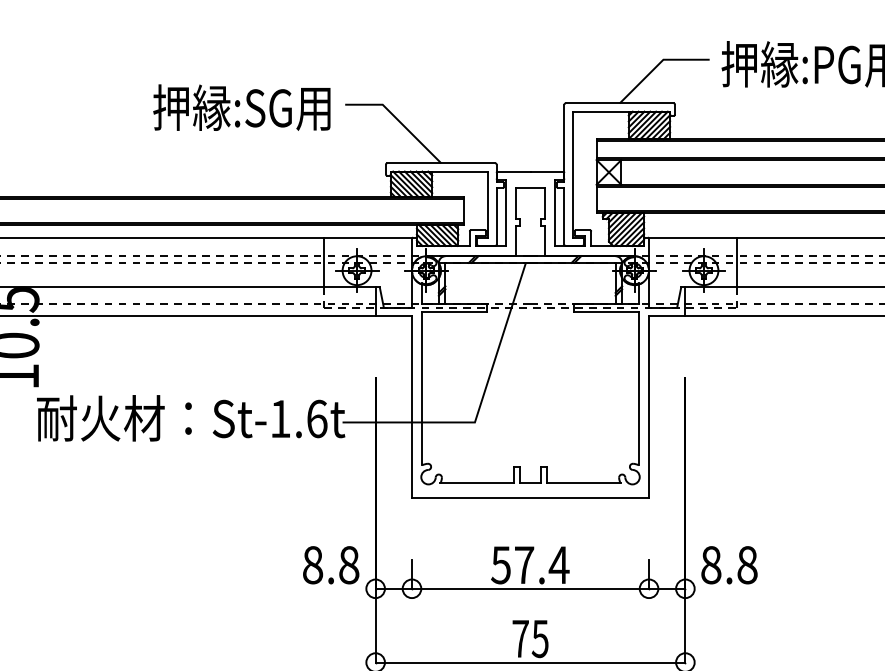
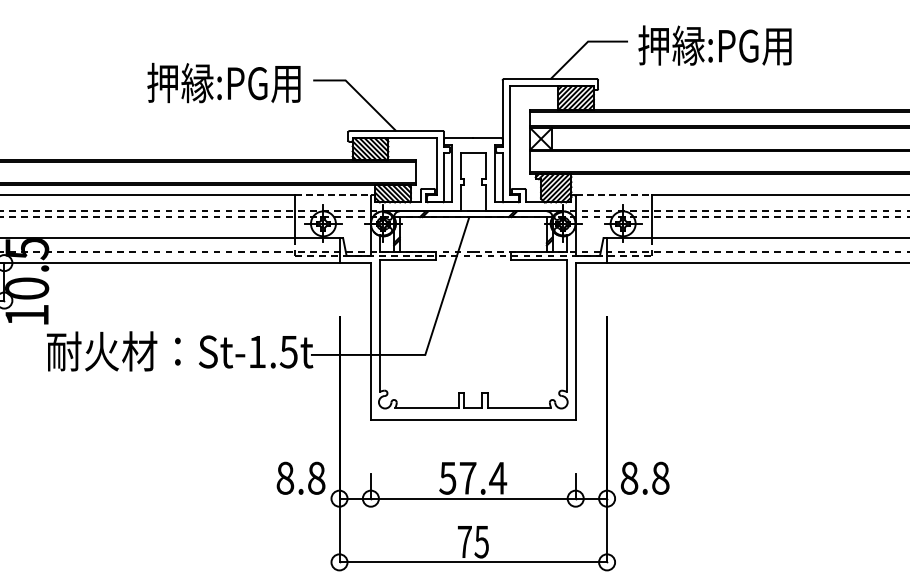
text: (243, 107) -> (225, 82), 押縁:SG用 -> 押縁:PG用
line: (367, 237) -> (332, 195), solid -> dashed
line: (692, 237) -> (613, 195), solid -> dashed
text: (316, 418) -> (288, 351), St-1.6t -> St-1.5t

